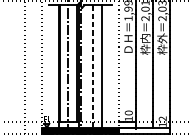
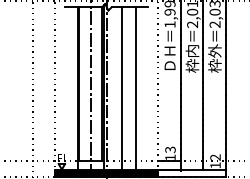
line: (92, 66) -> (122, 88), dashed -> solid
text: (128, 112) -> (170, 149), 10 -> 13

